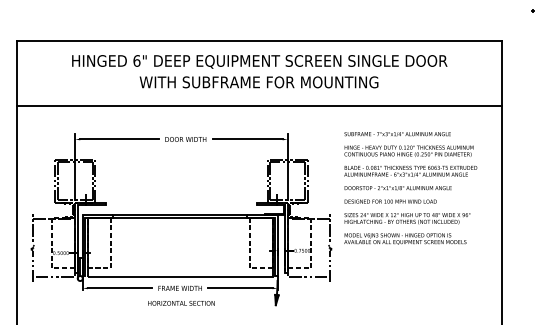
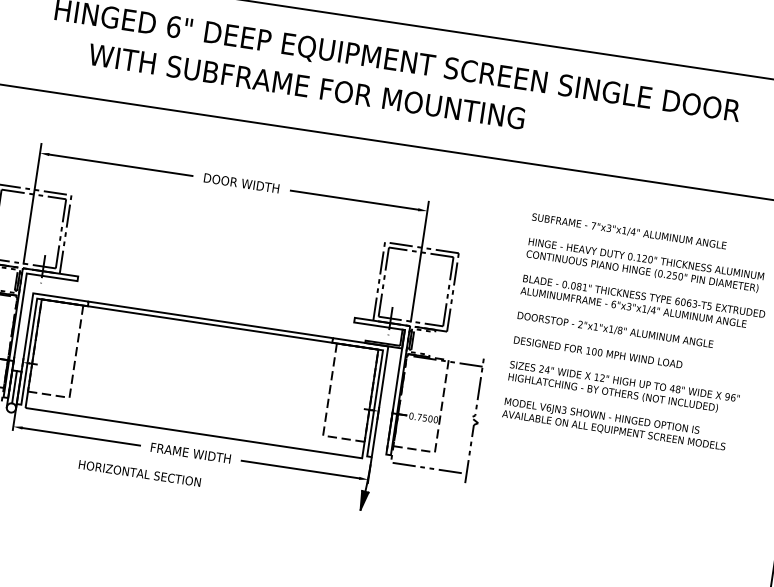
text: (258, 82) -> (305, 86), moved
text: (181, 303) -> (139, 473), moved

